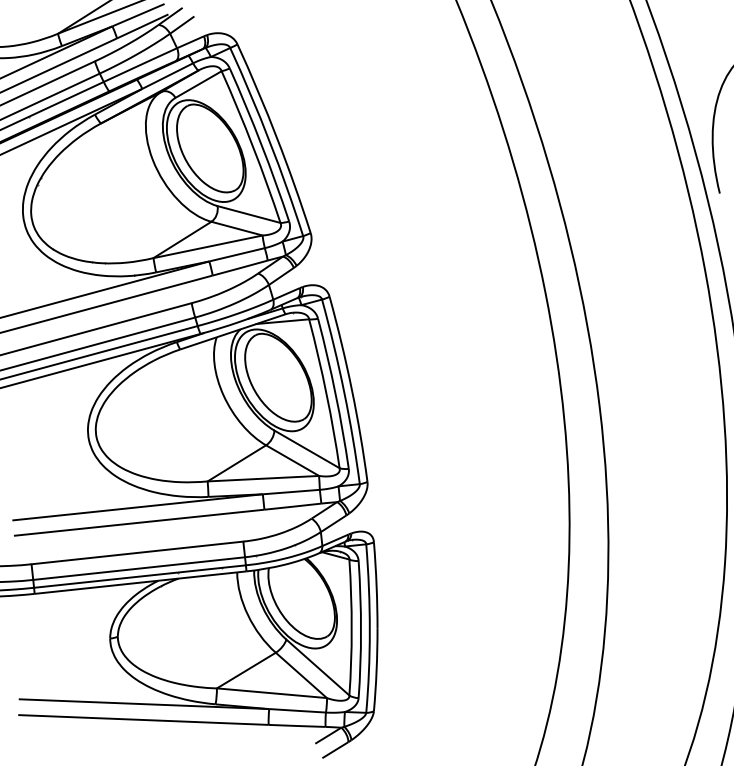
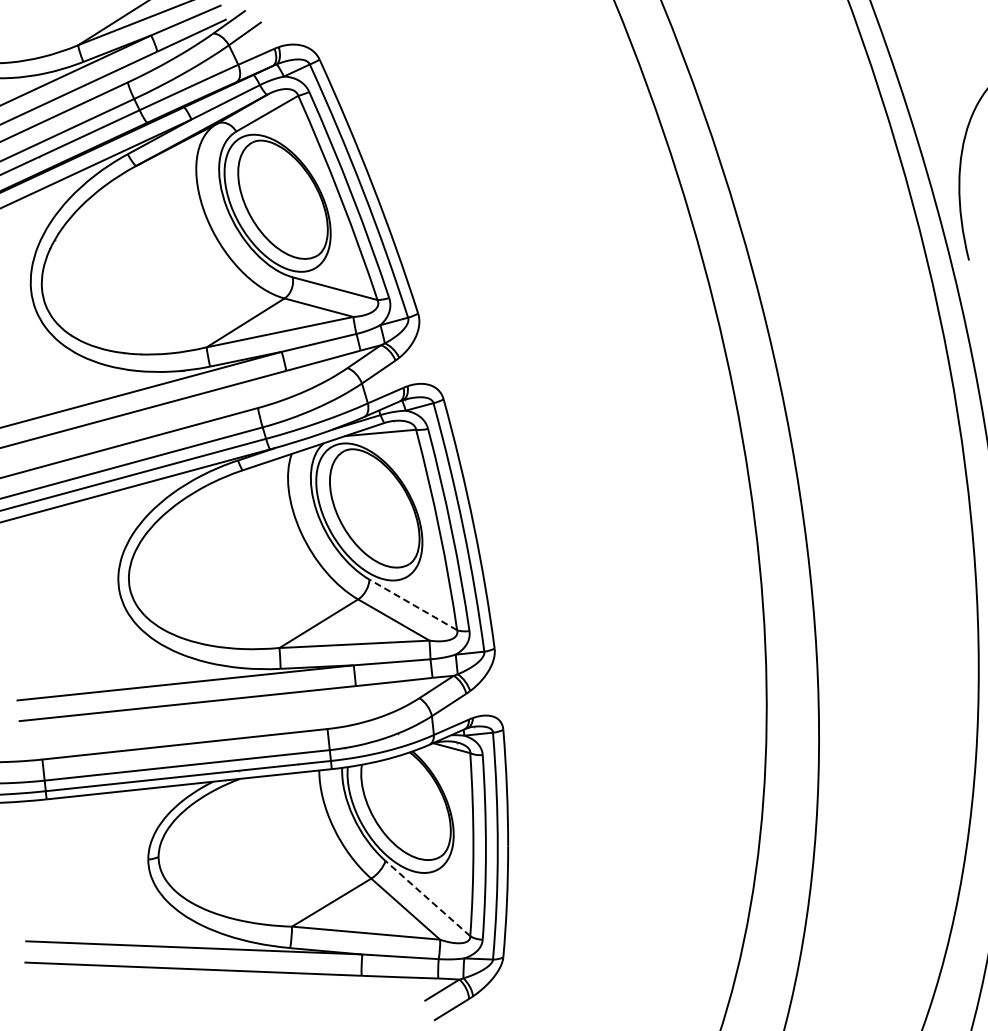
line: (307, 449) -> (413, 604), solid -> dashed
line: (317, 667) -> (427, 898), solid -> dashed

